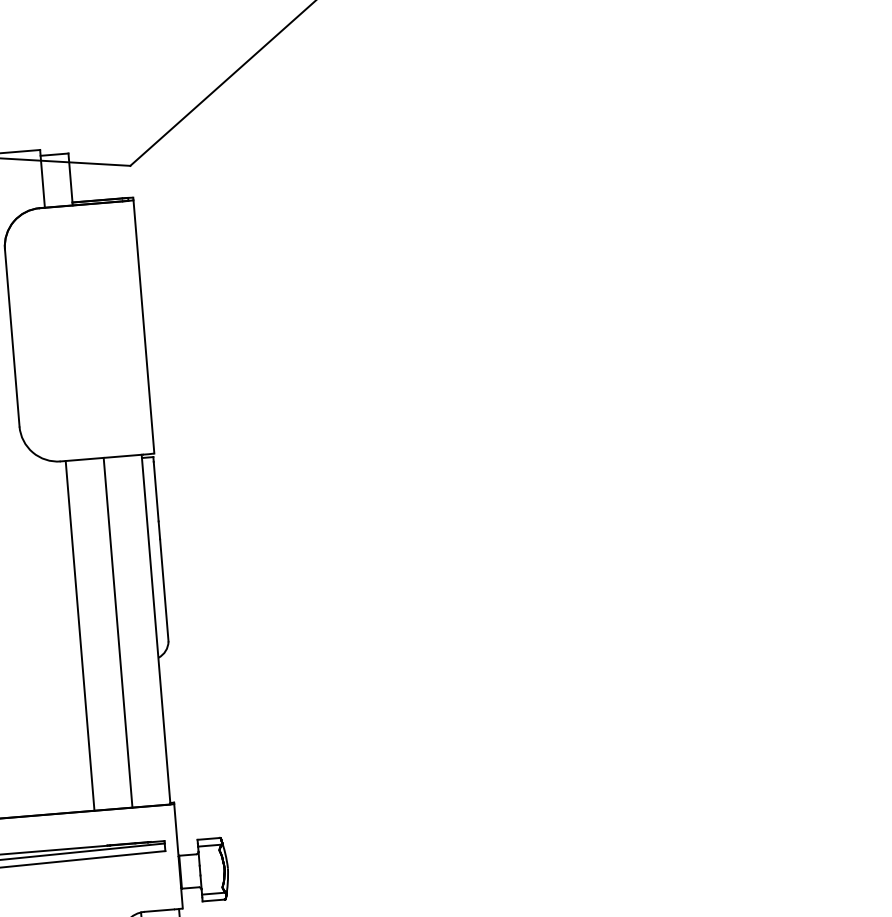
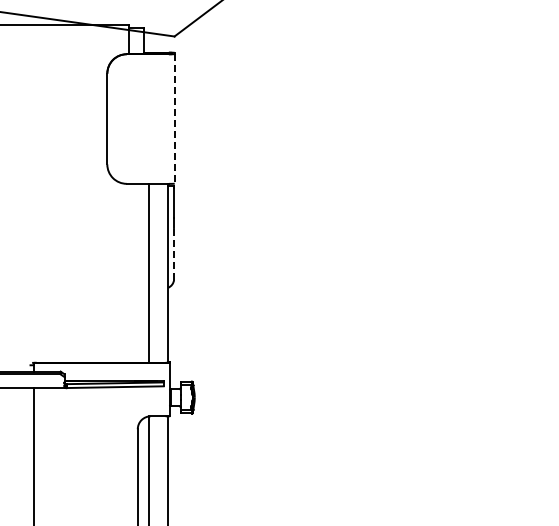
line: (143, 326) -> (174, 118), solid -> dashed
line: (165, 589) -> (174, 253), solid -> dashed
line: (80, 634) -> (129, 272), removed

